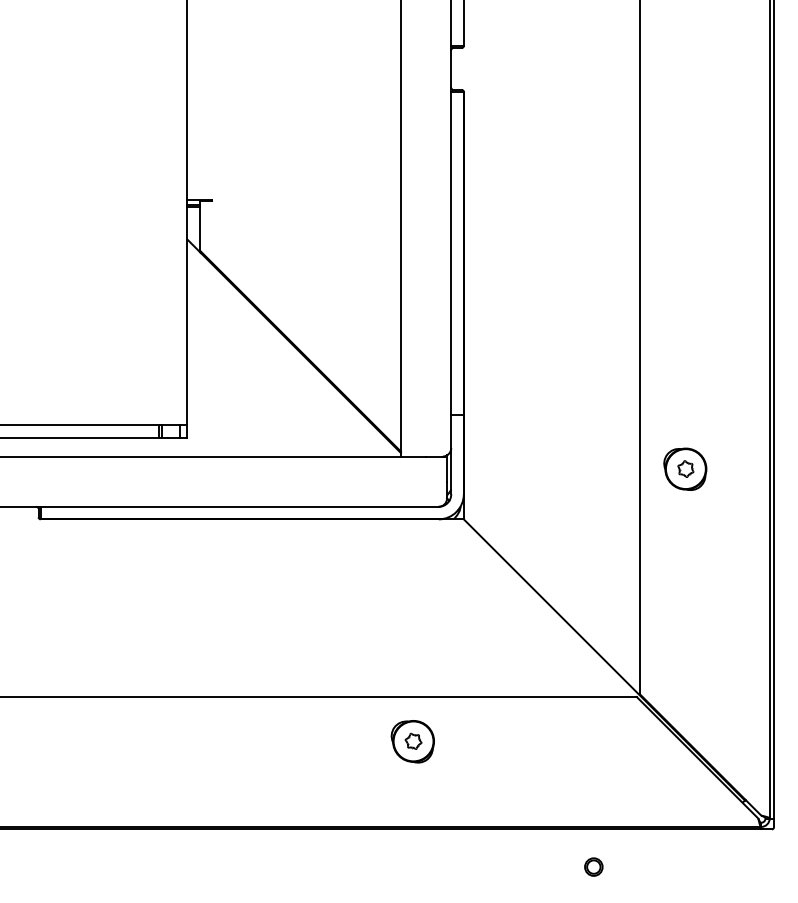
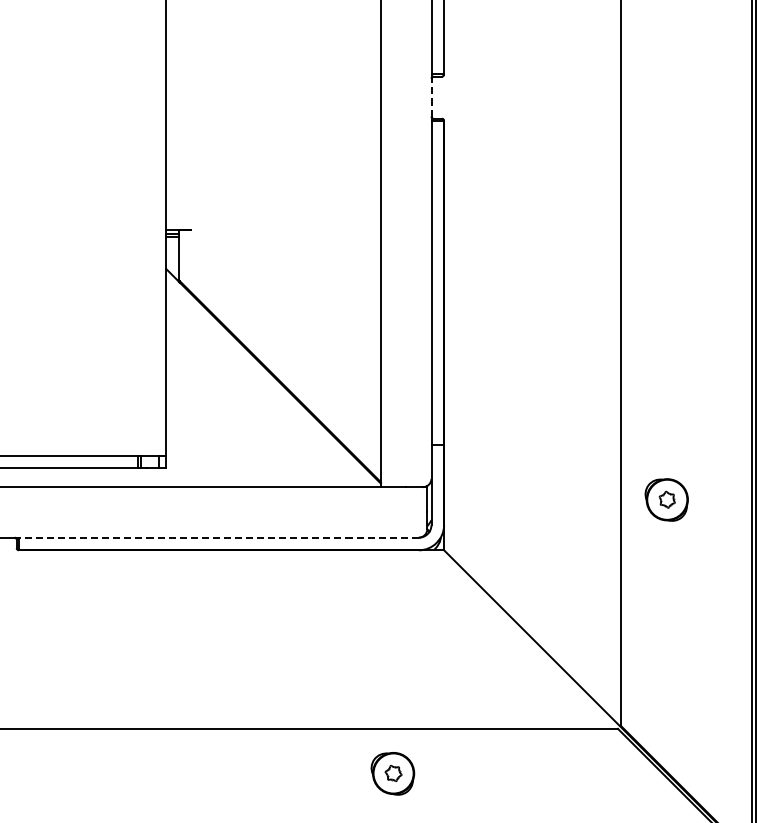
line: (451, 69) -> (431, 98), solid -> dashed
line: (239, 506) -> (218, 537), solid -> dashed

